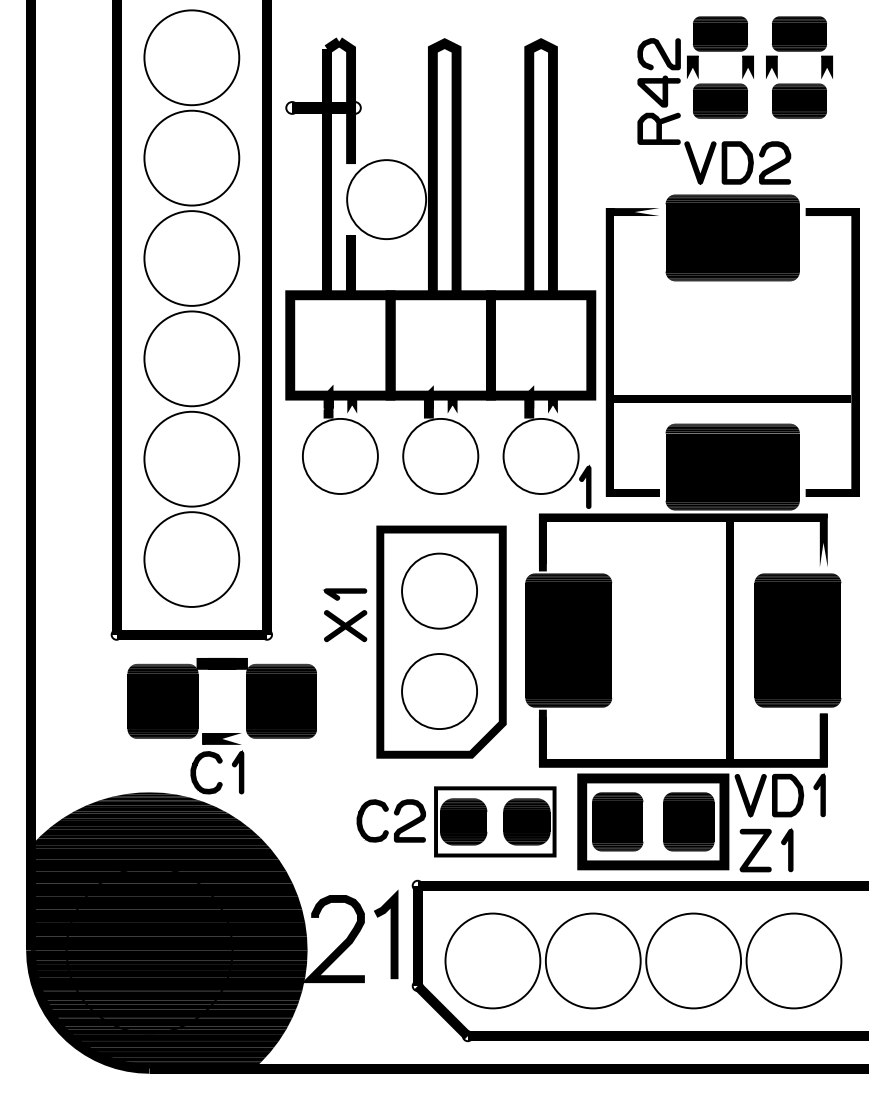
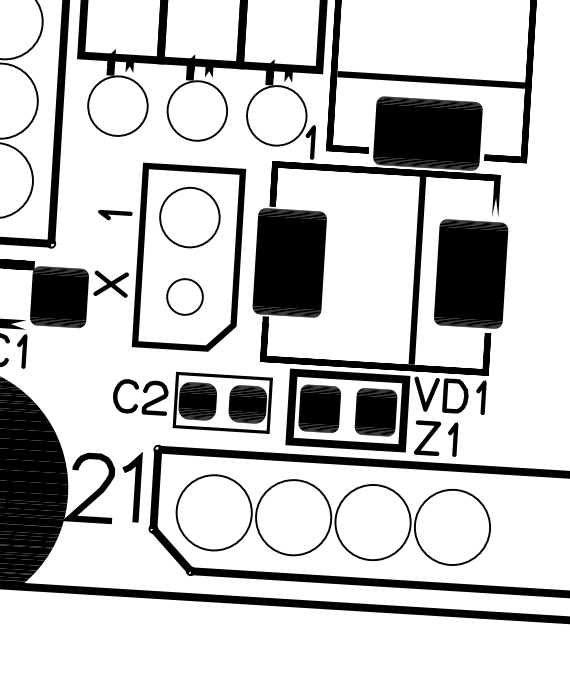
part: (345, 626) -> (111, 284), moved
part: (439, 691) -> (184, 296), size x0.6

